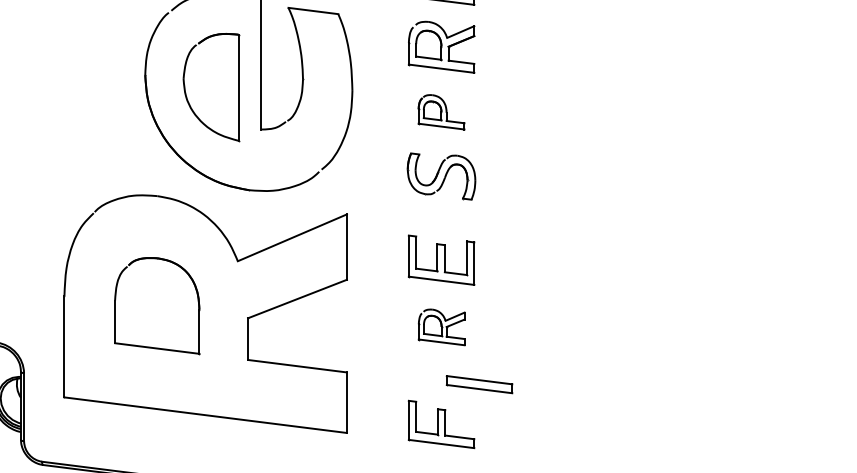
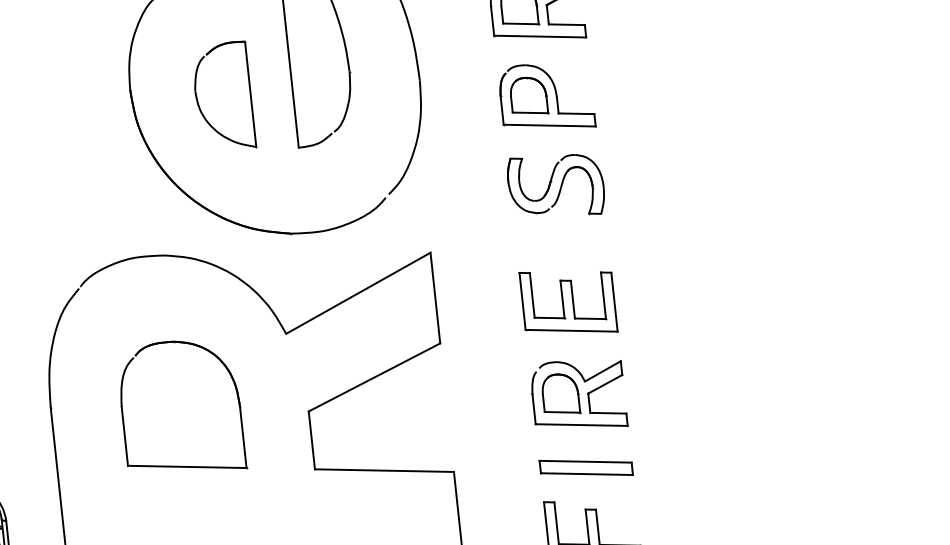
part: (211, 87) -> (223, 96), size x0.71
part: (441, 111) -> (546, 95), size x1.43
part: (441, 327) -> (578, 395), size x1.43
part: (479, 384) -> (586, 467), moved

